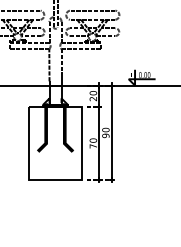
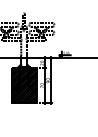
hatch: (54, 143) -> (23, 85), added

